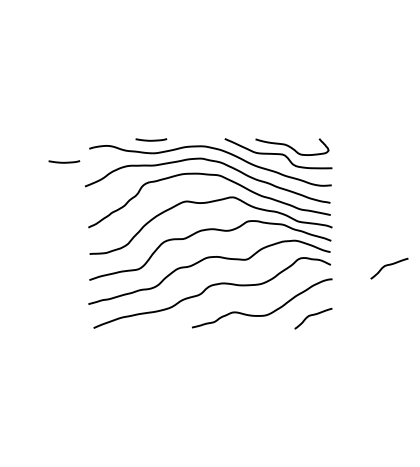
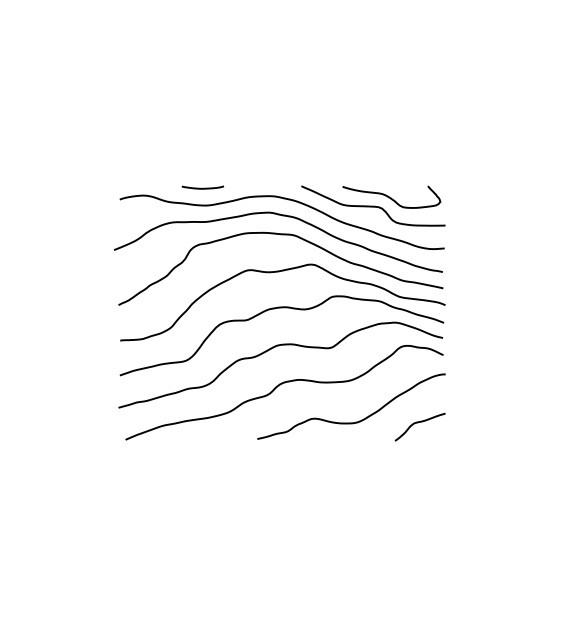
line: (64, 161) -> (86, 216), removed
curve: (387, 266) -> (519, 357), removed

